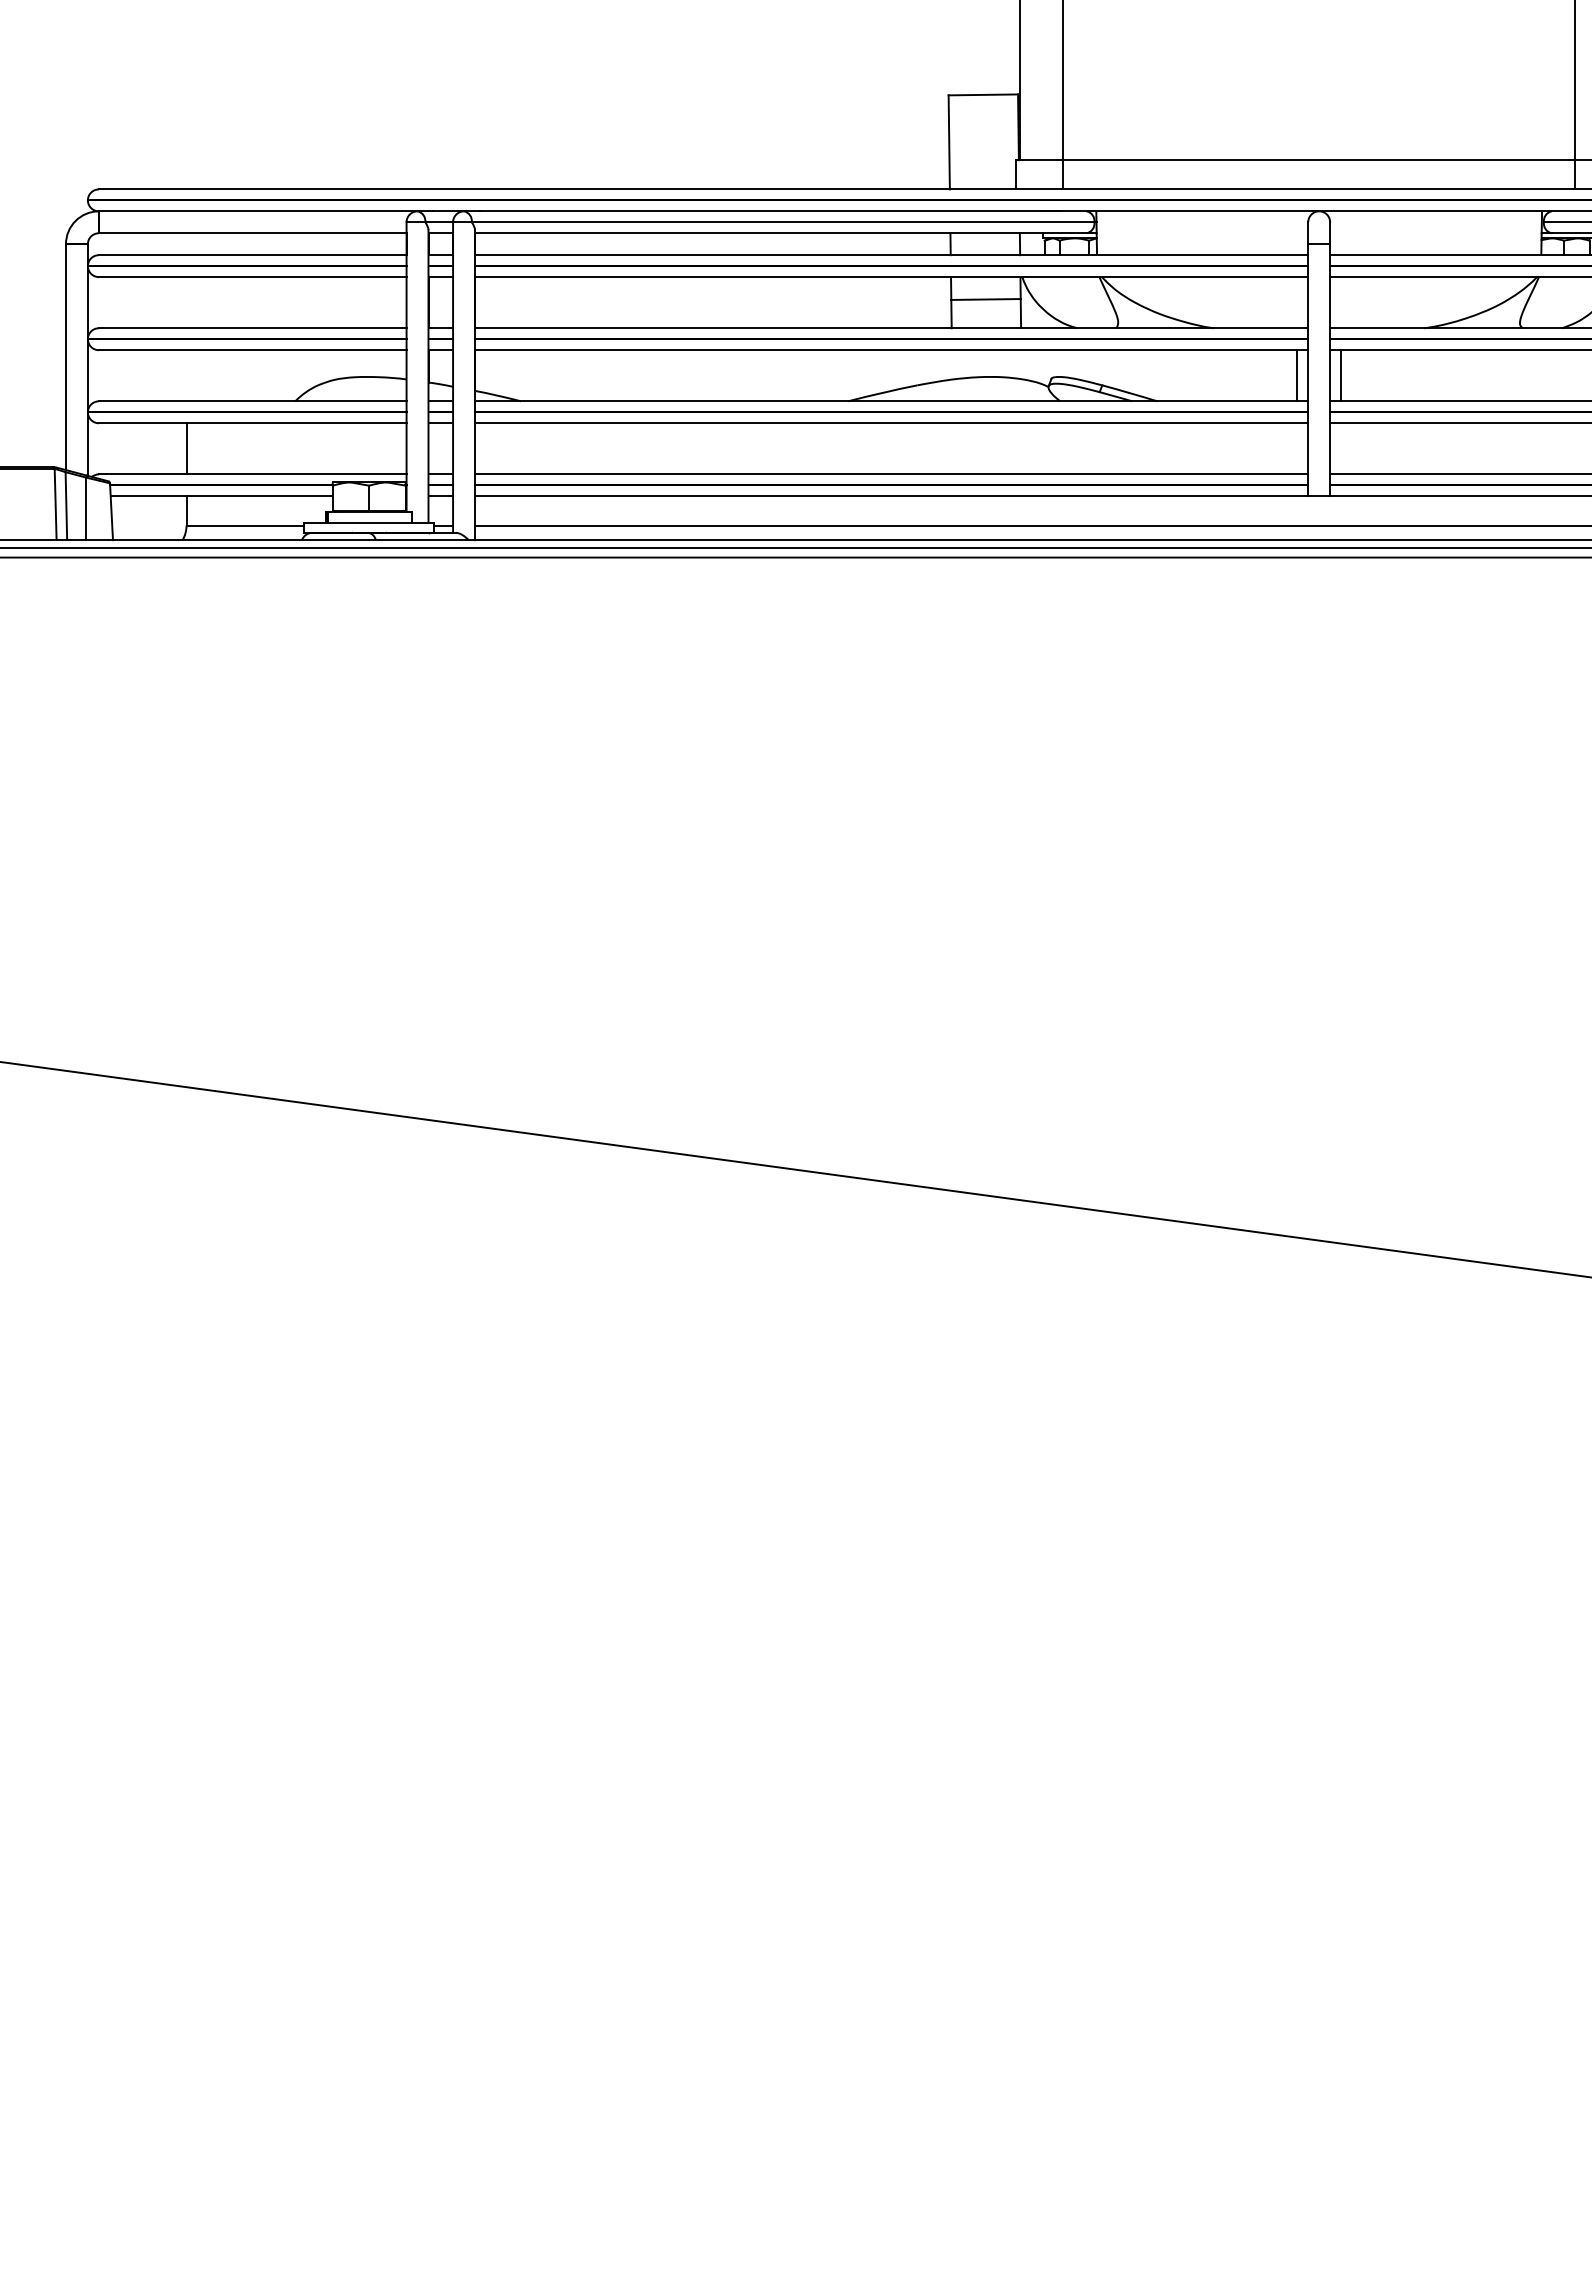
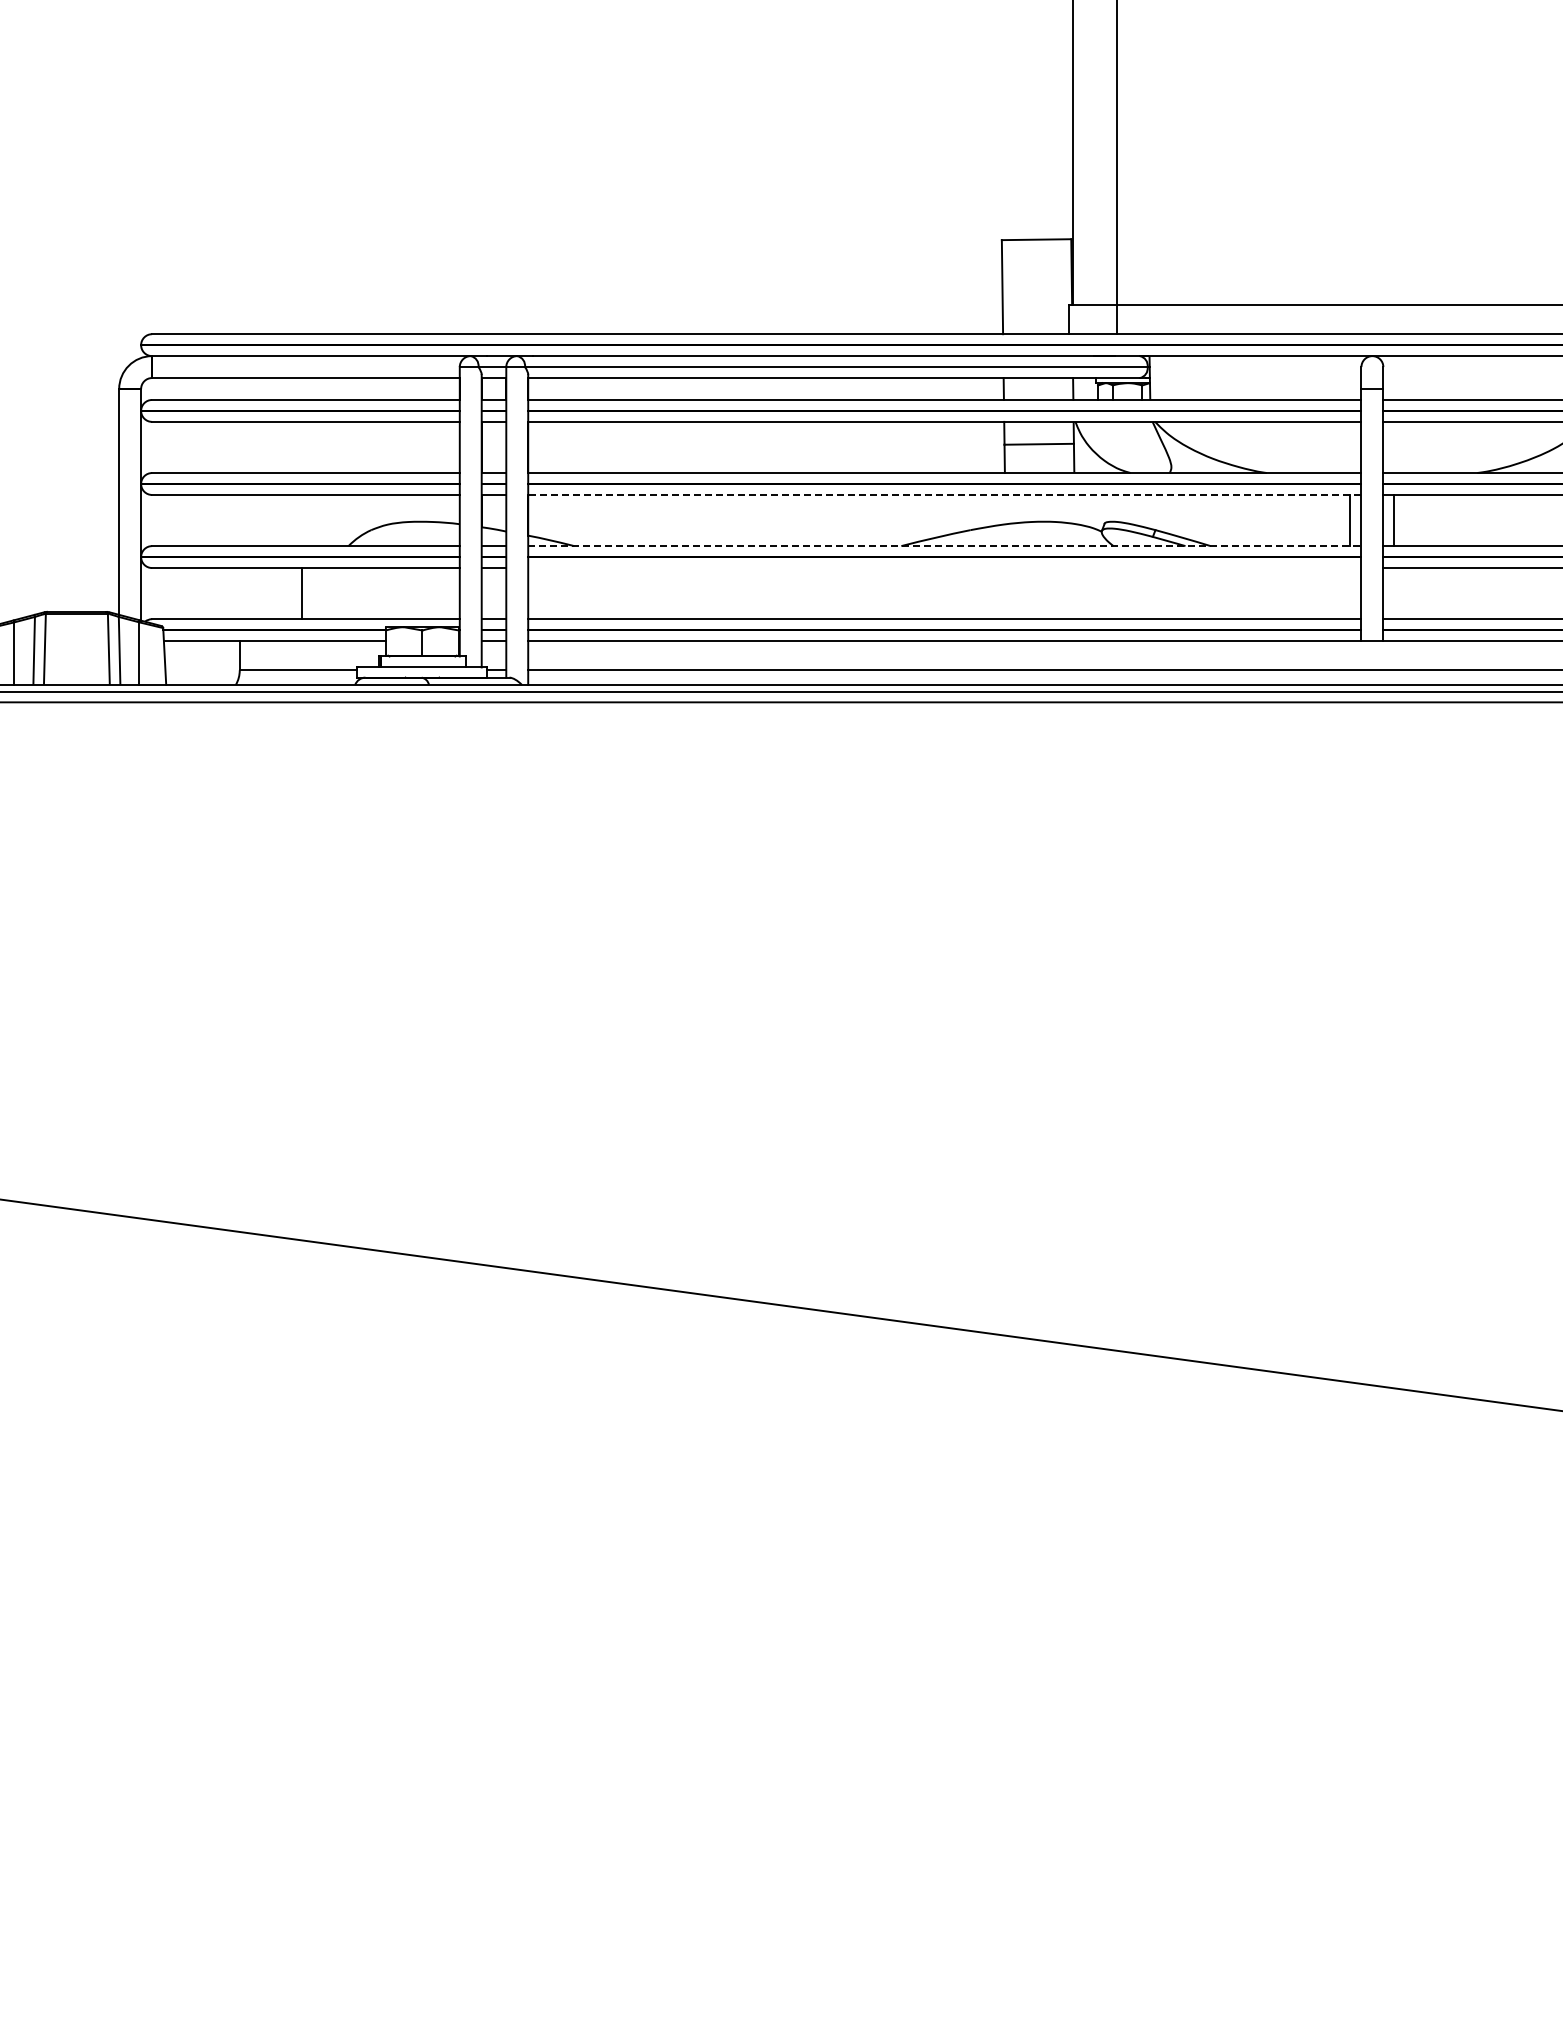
line: (891, 350) -> (944, 495), solid -> dashed
line: (891, 401) -> (944, 546), solid -> dashed
line: (891, 423) -> (944, 568), removed
line: (186, 448) -> (301, 593), moved

